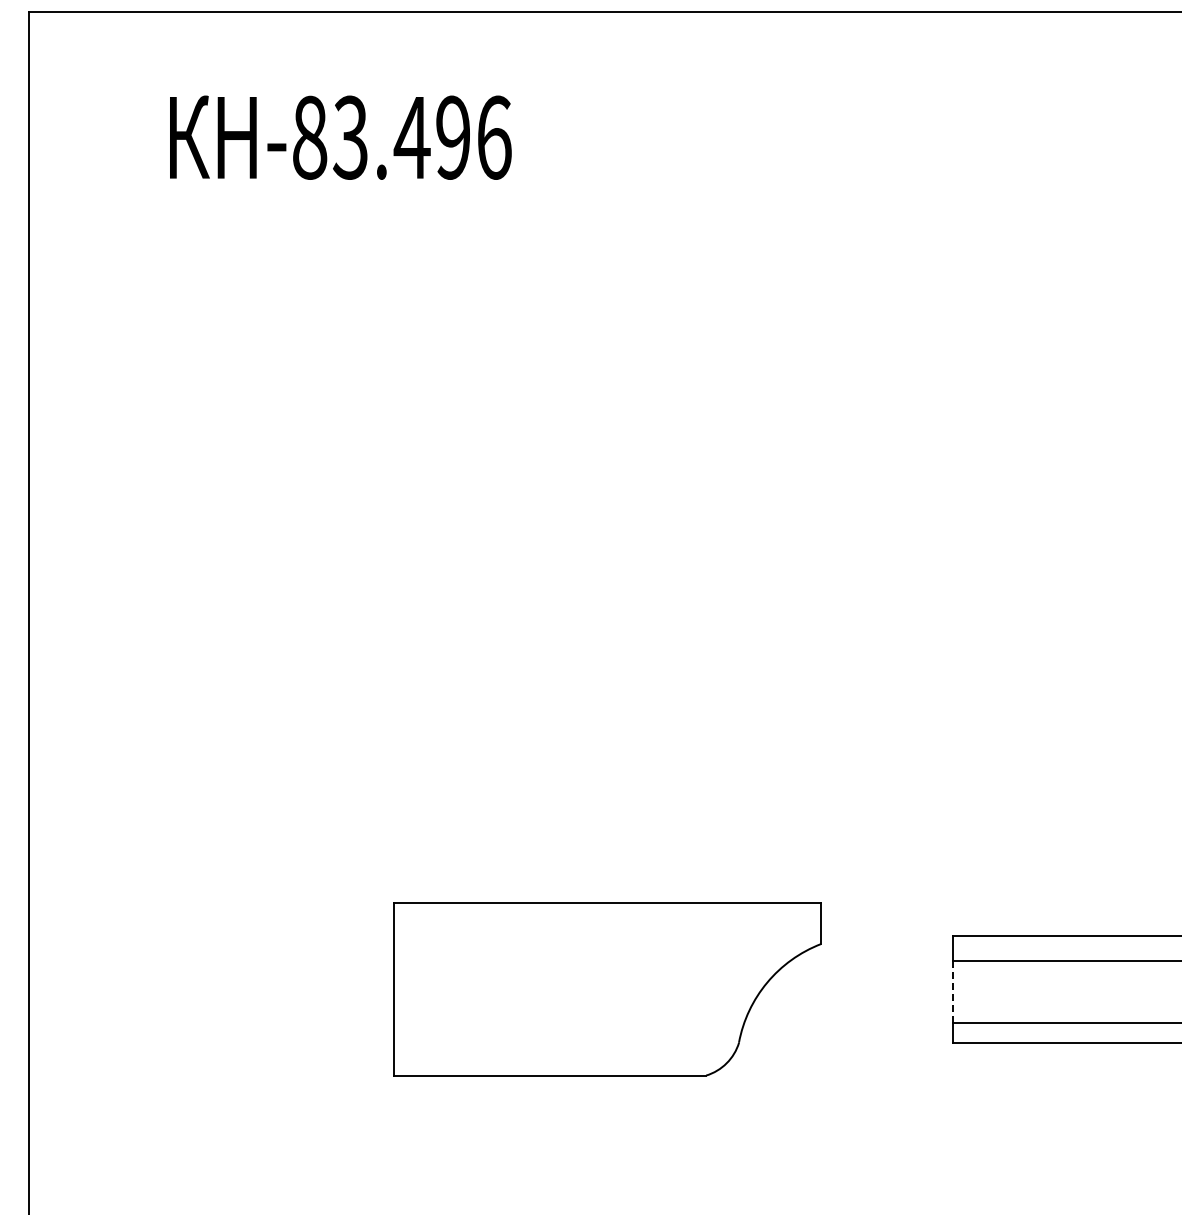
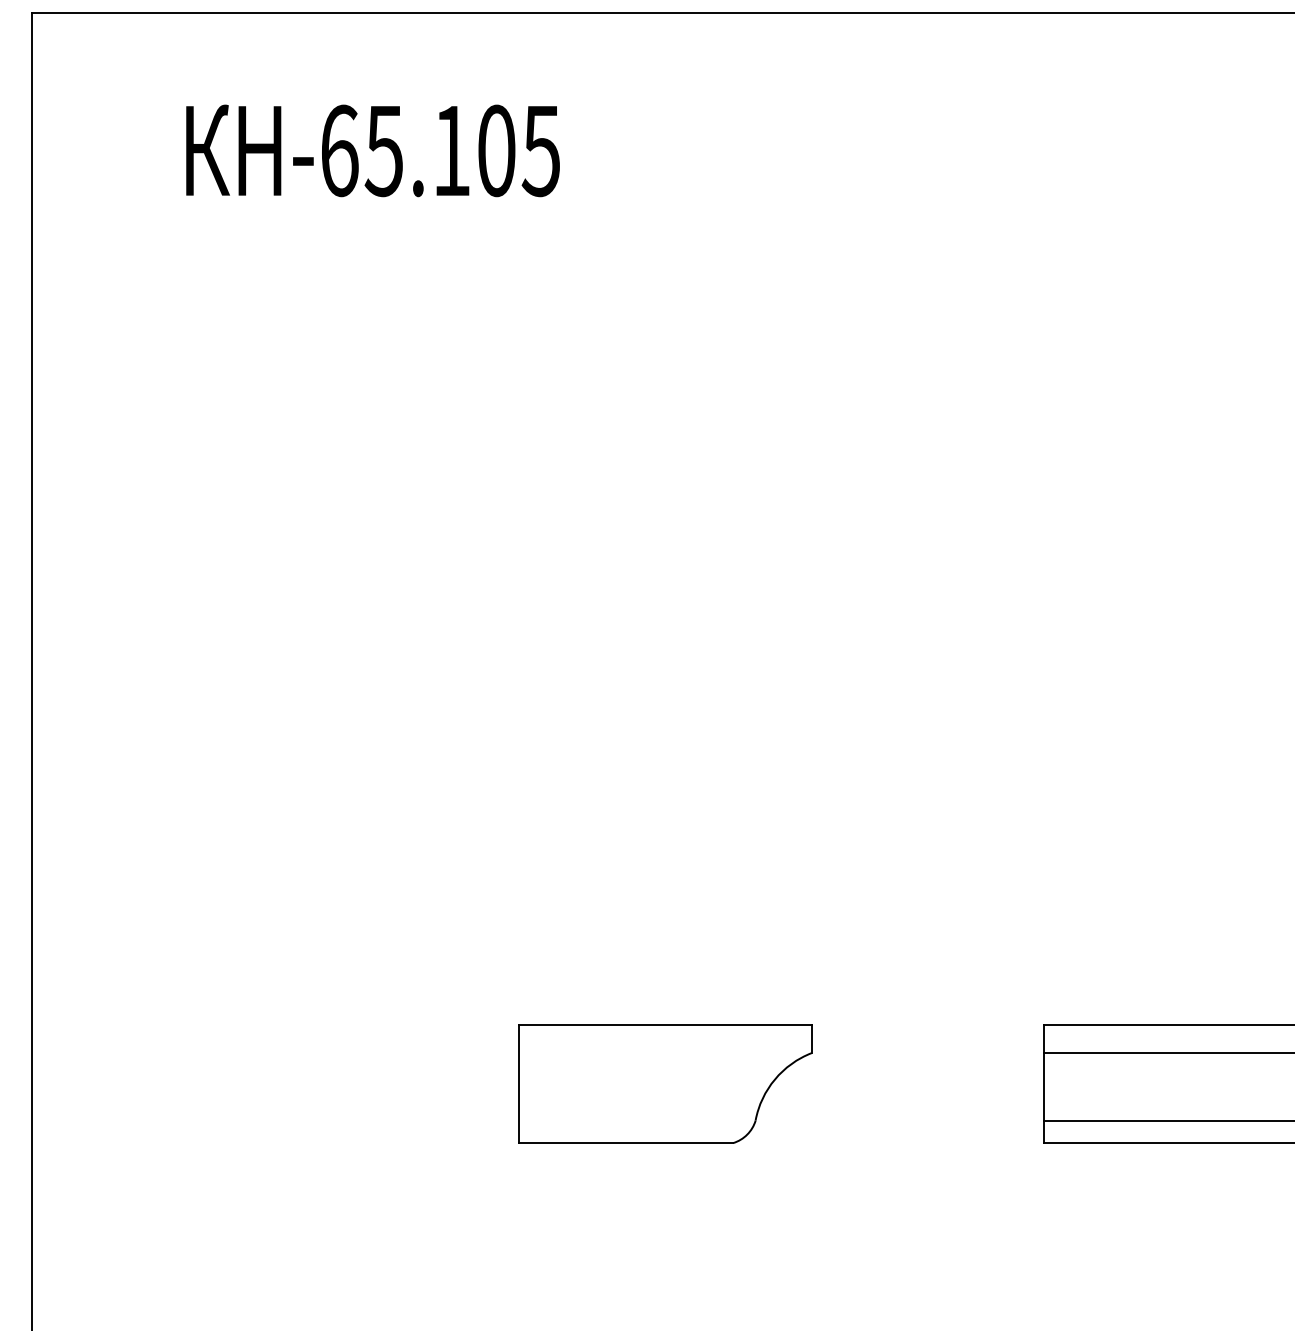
text: (402, 137) -> (440, 150), -83.496 -> -65.105
part: (607, 989) -> (665, 1083), size x0.62
line: (953, 992) -> (1044, 1087), dashed -> solid

